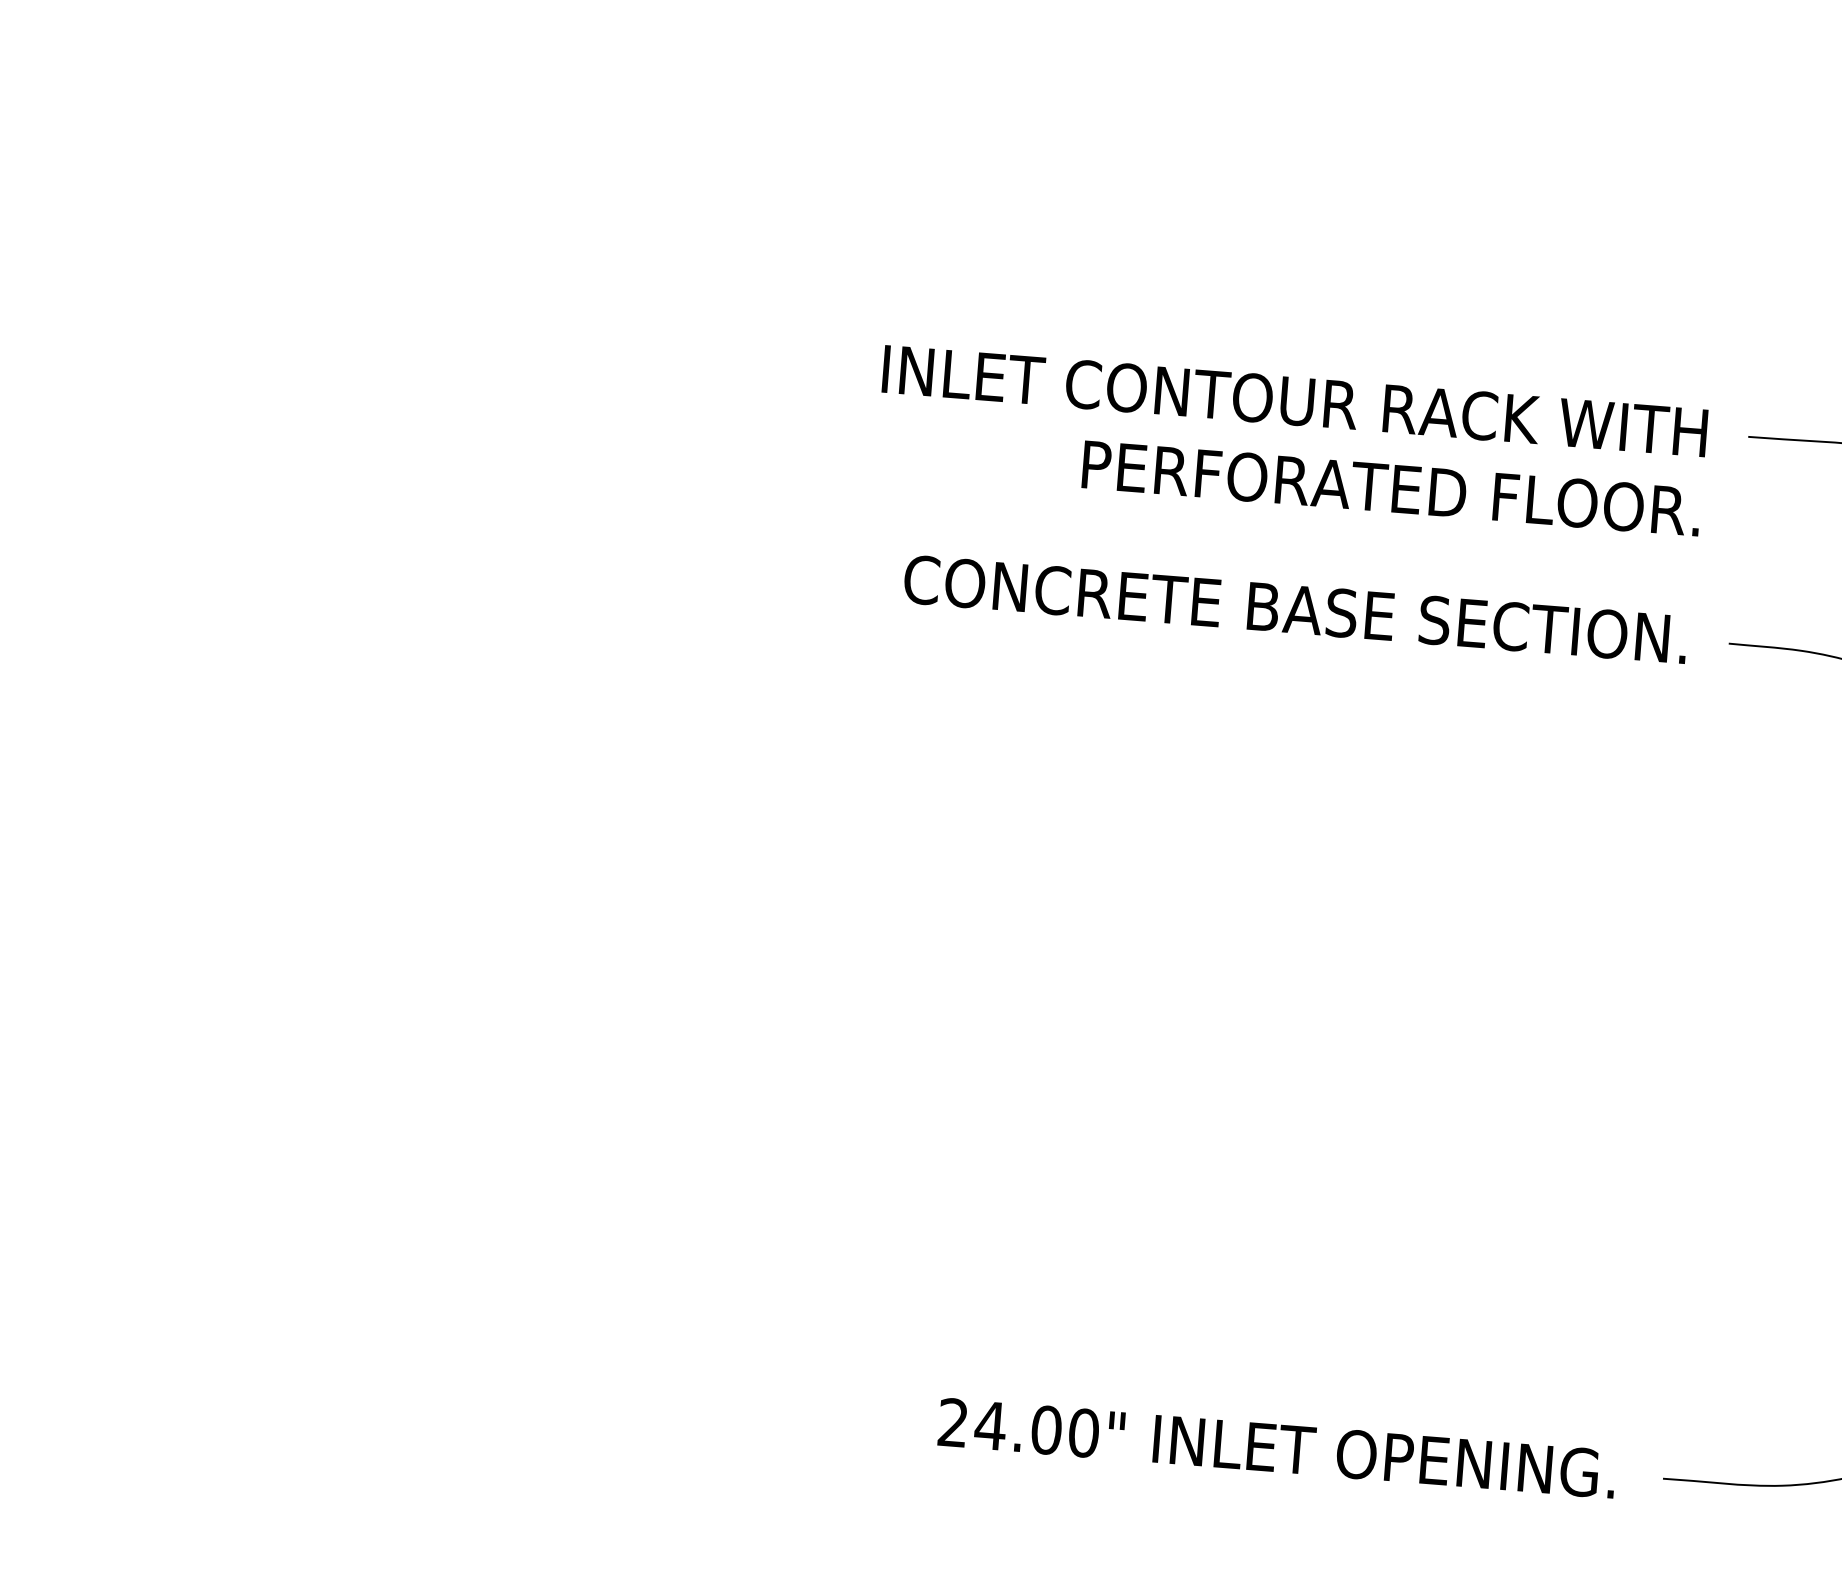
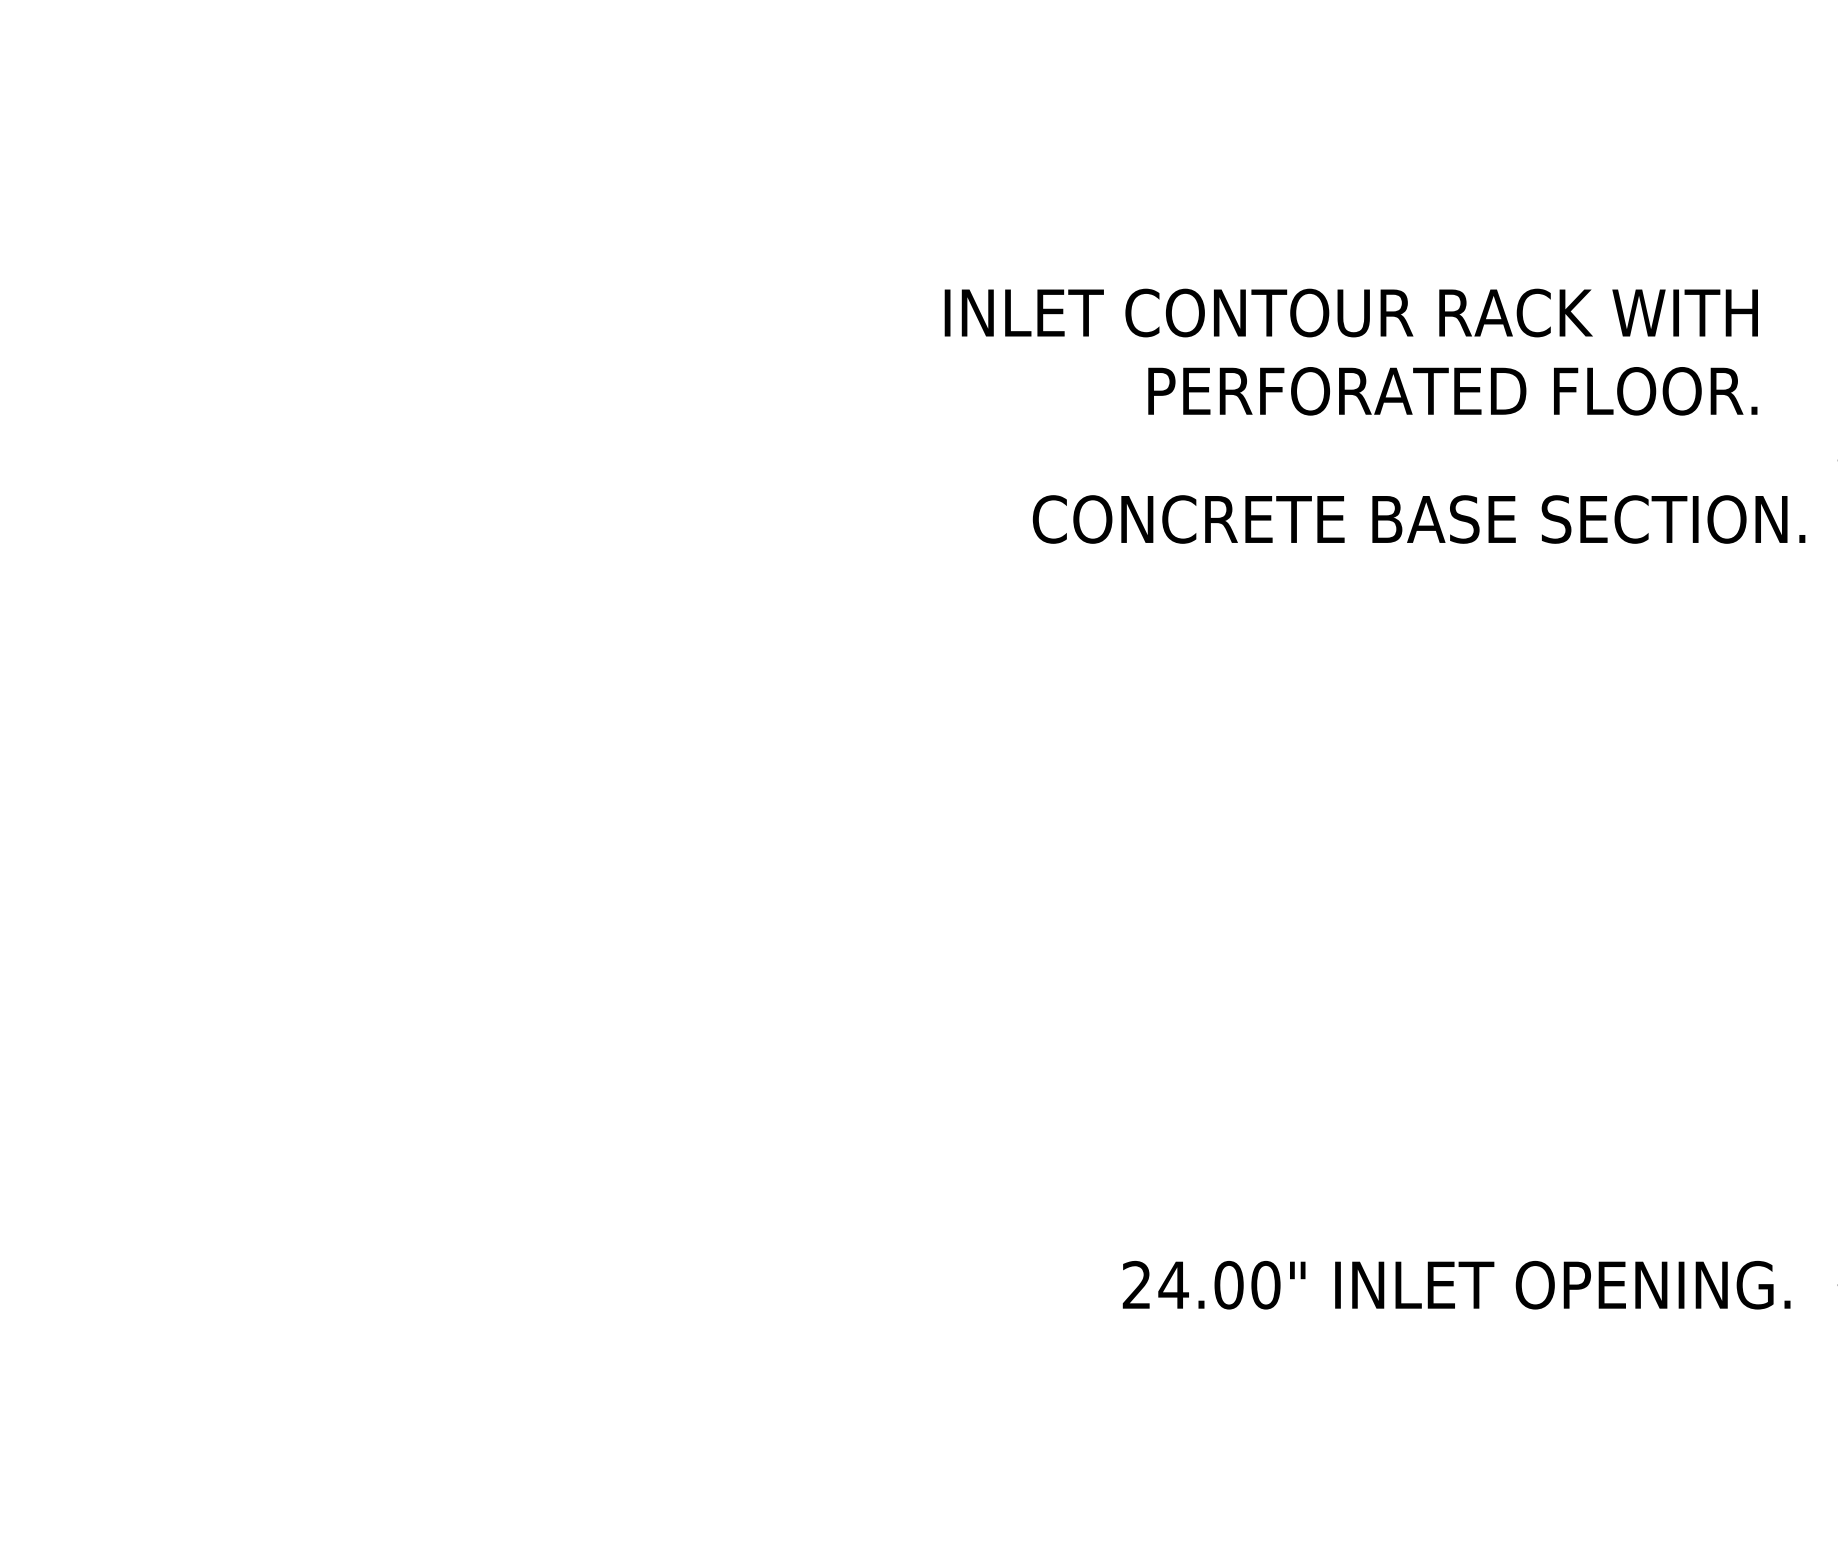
text: (1291, 440) -> (1350, 351), moved
text: (1295, 609) -> (1418, 519), moved

